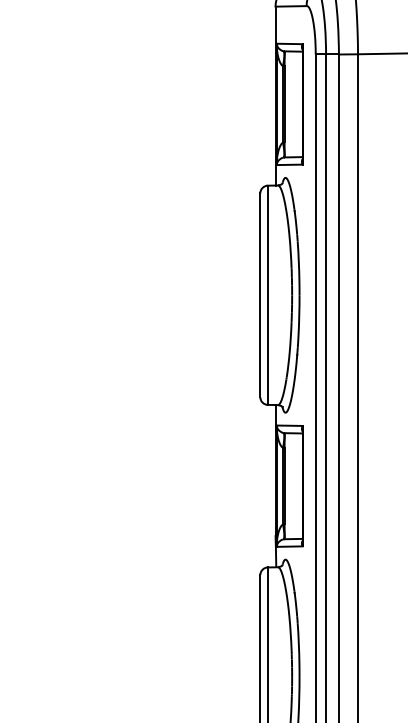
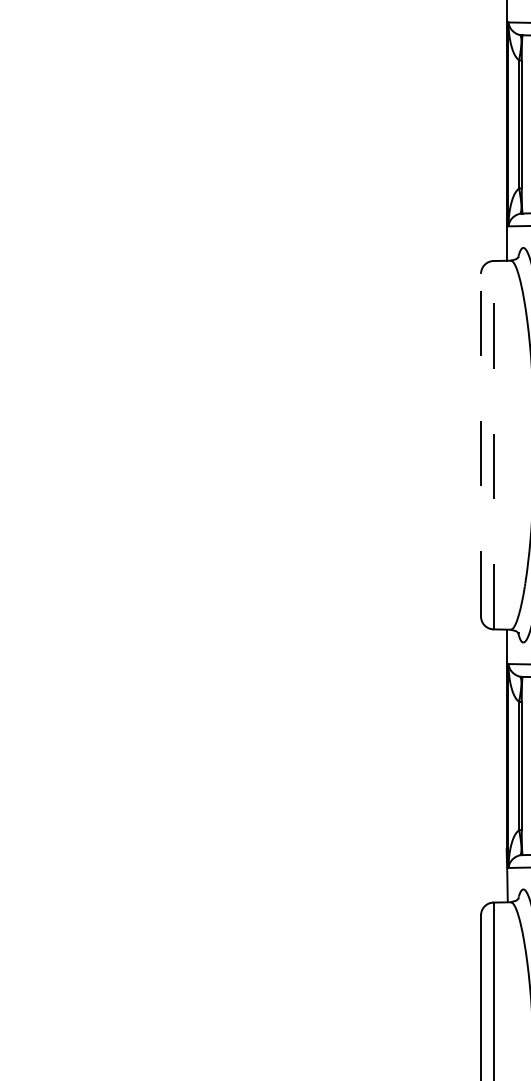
line: (260, 295) -> (481, 445), solid -> dashed
line: (267, 295) -> (493, 445), solid -> dashed

